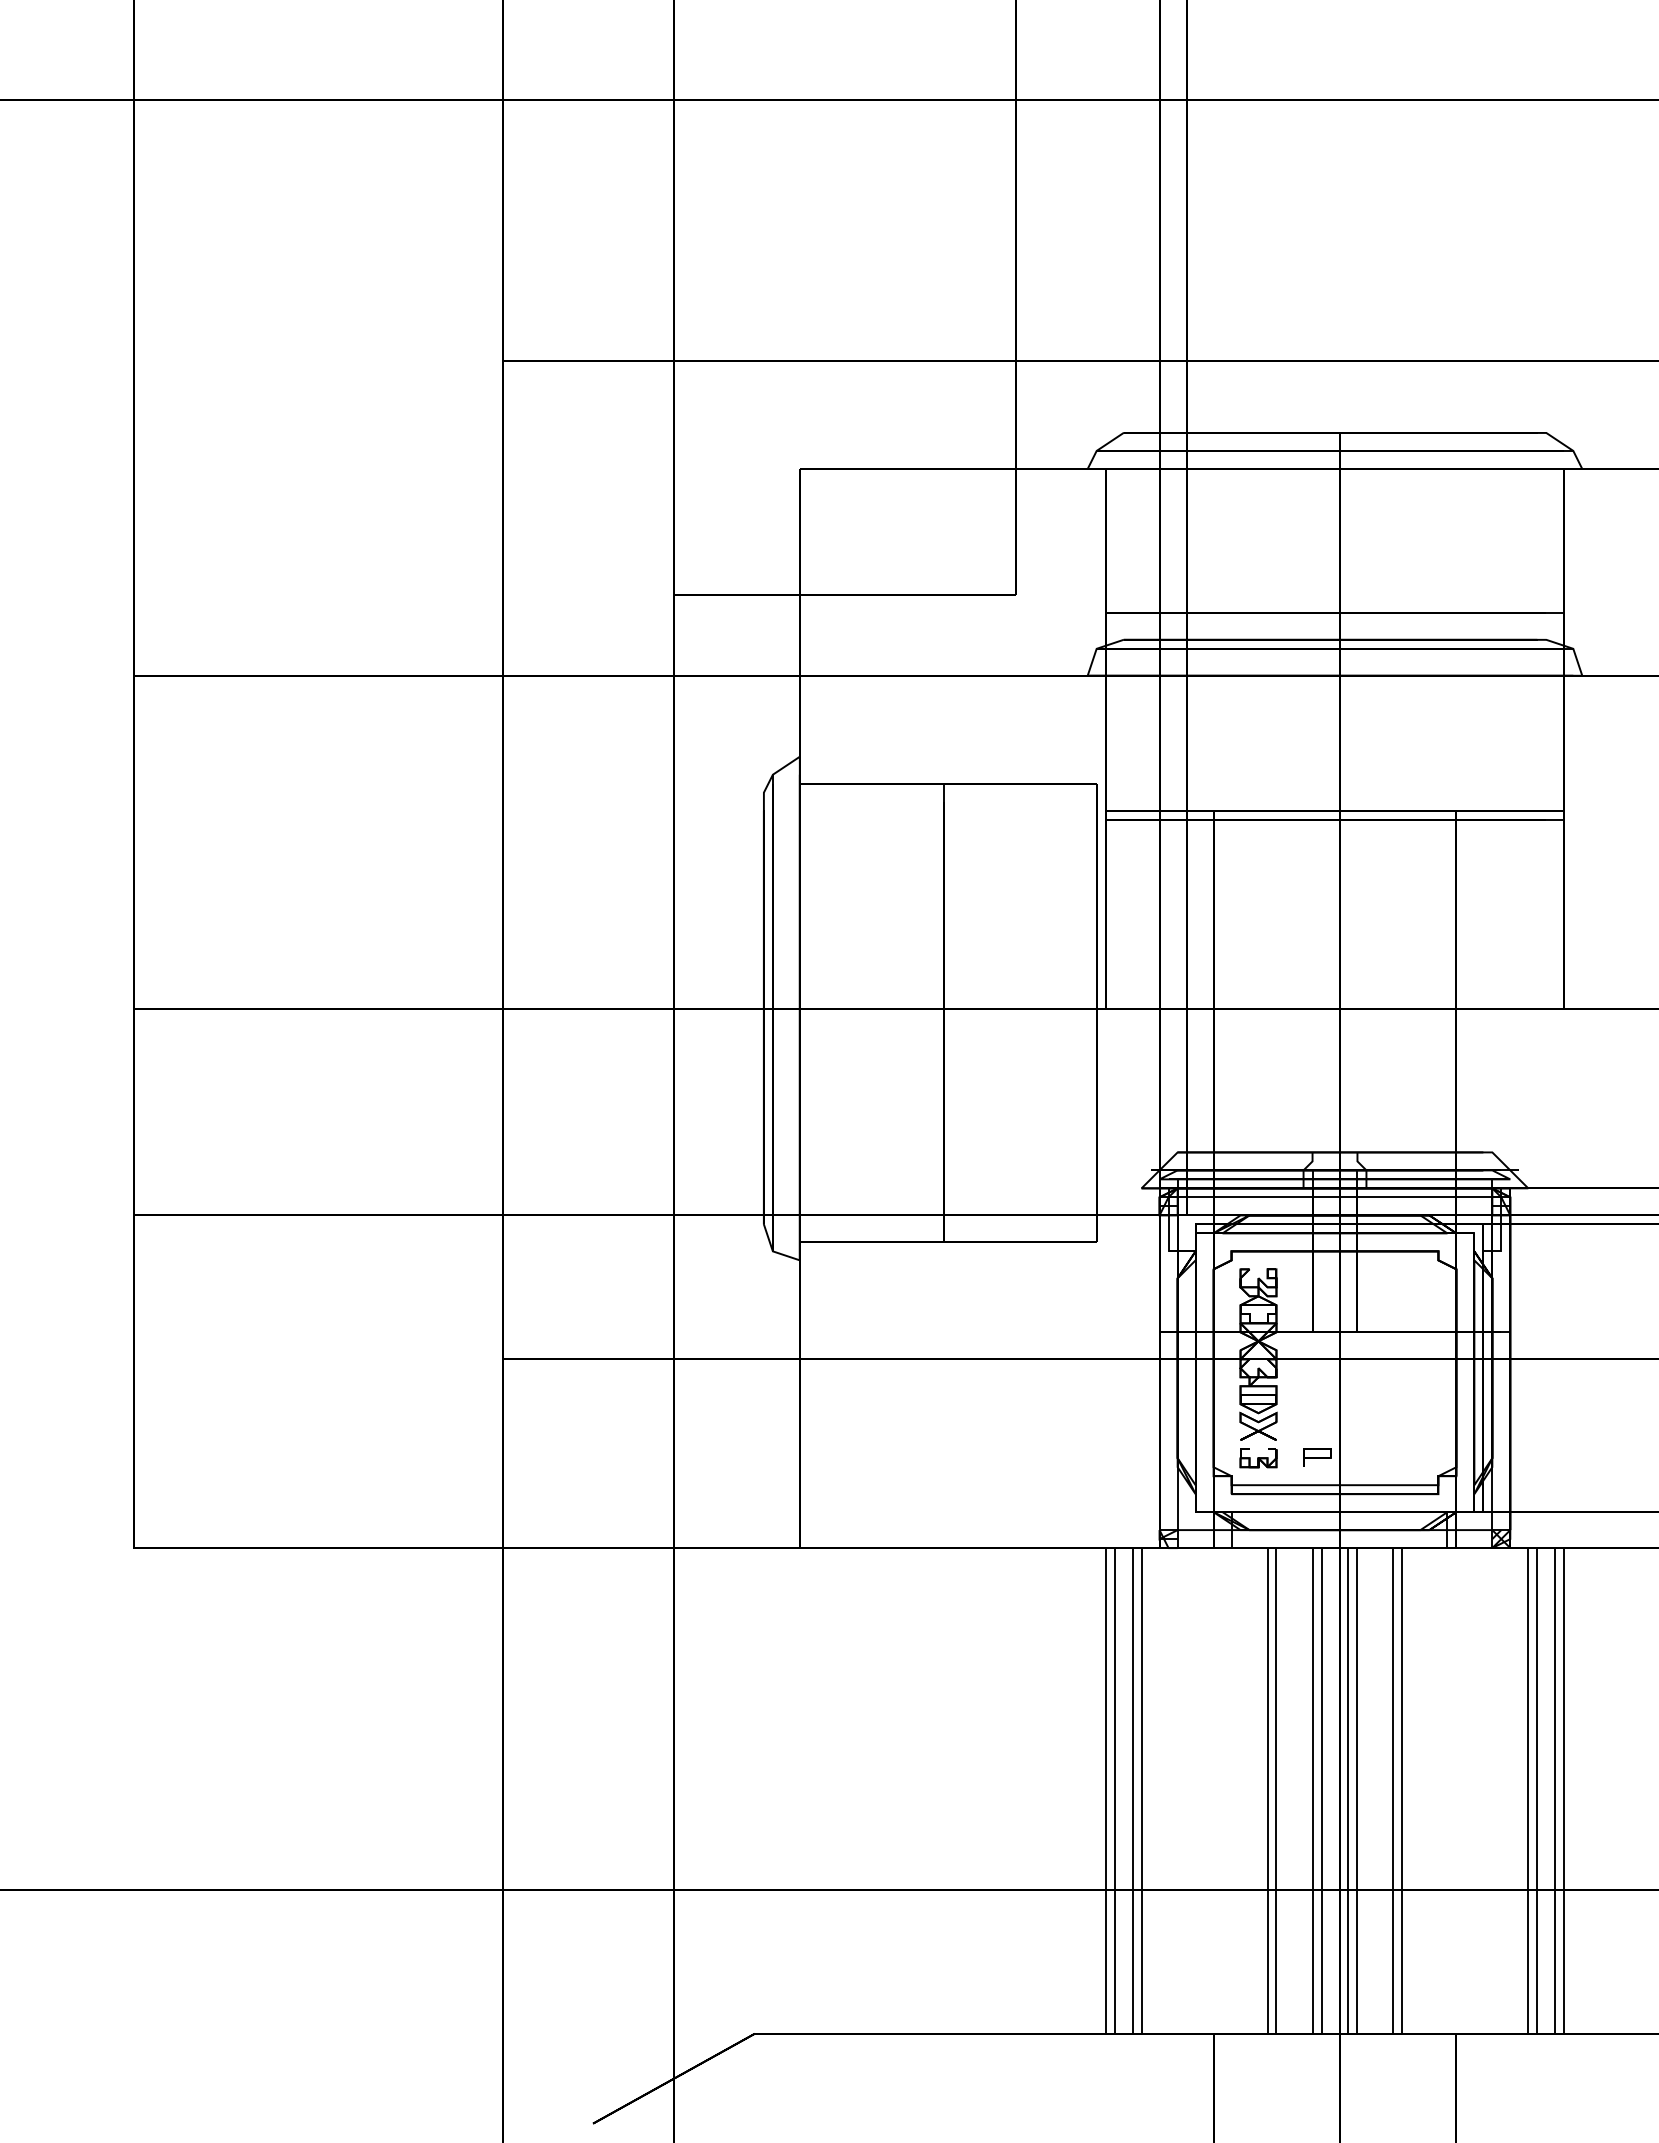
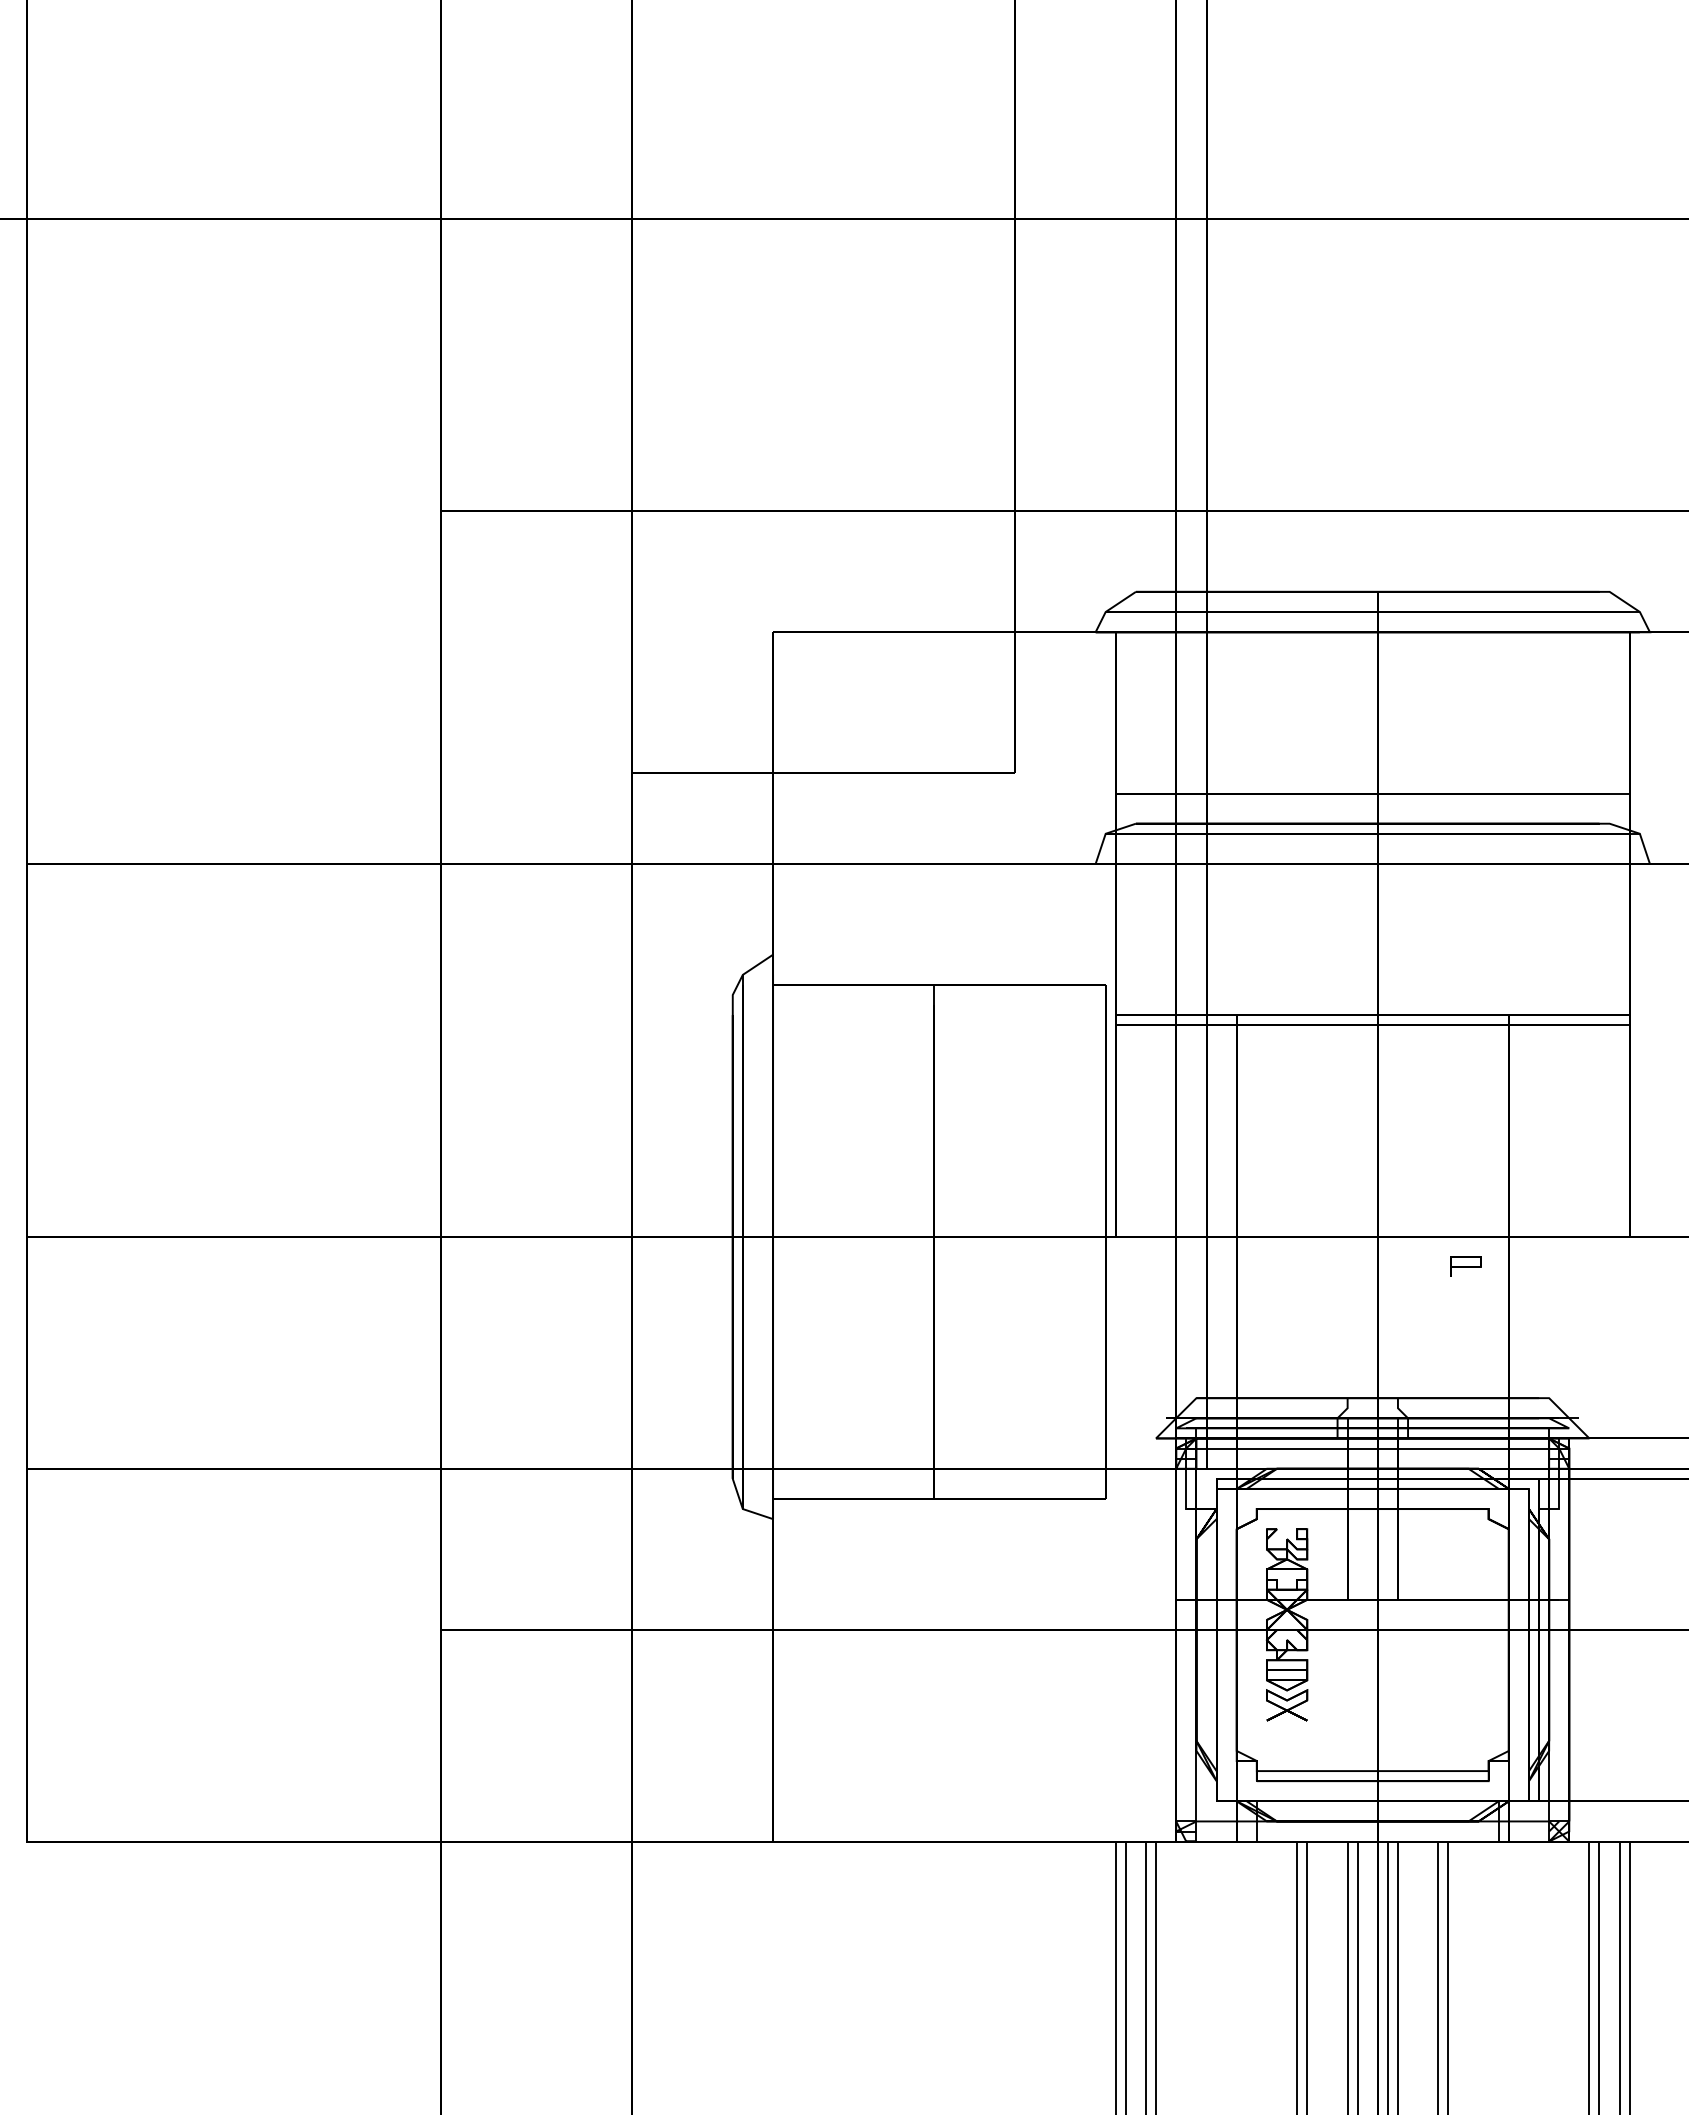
part: (1317, 1457) -> (1466, 1266), moved
part: (1258, 1458) -> (1287, 1741), removed

